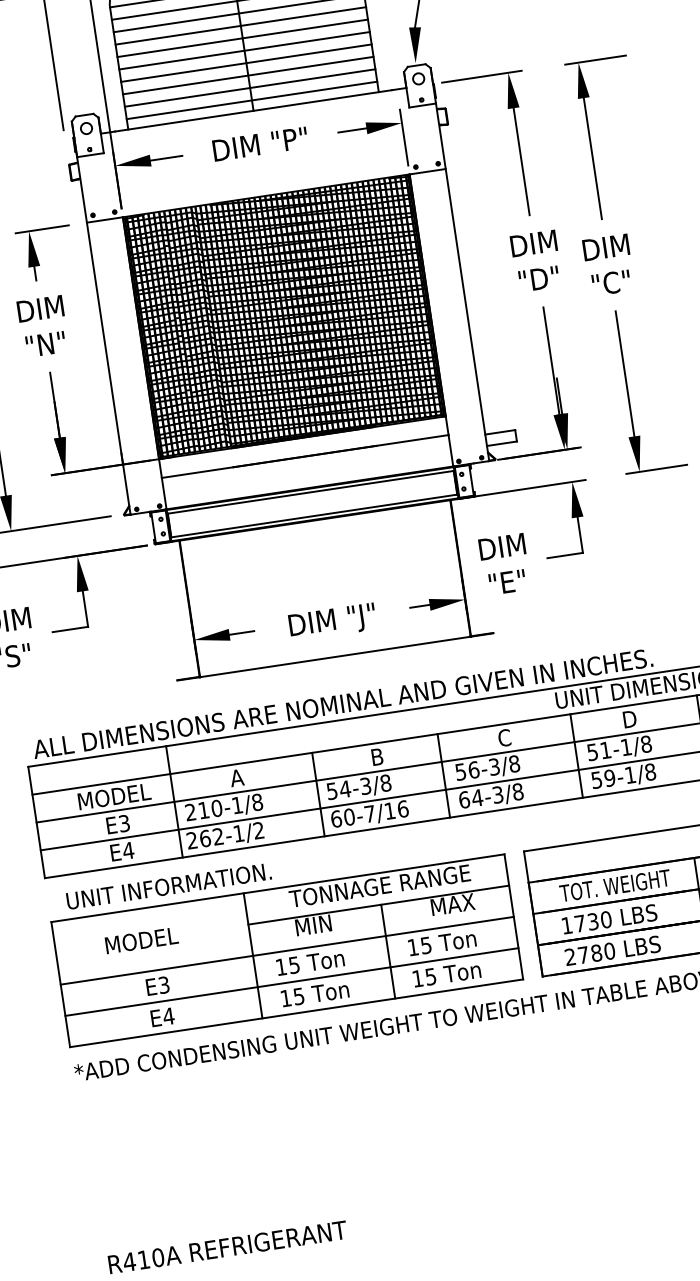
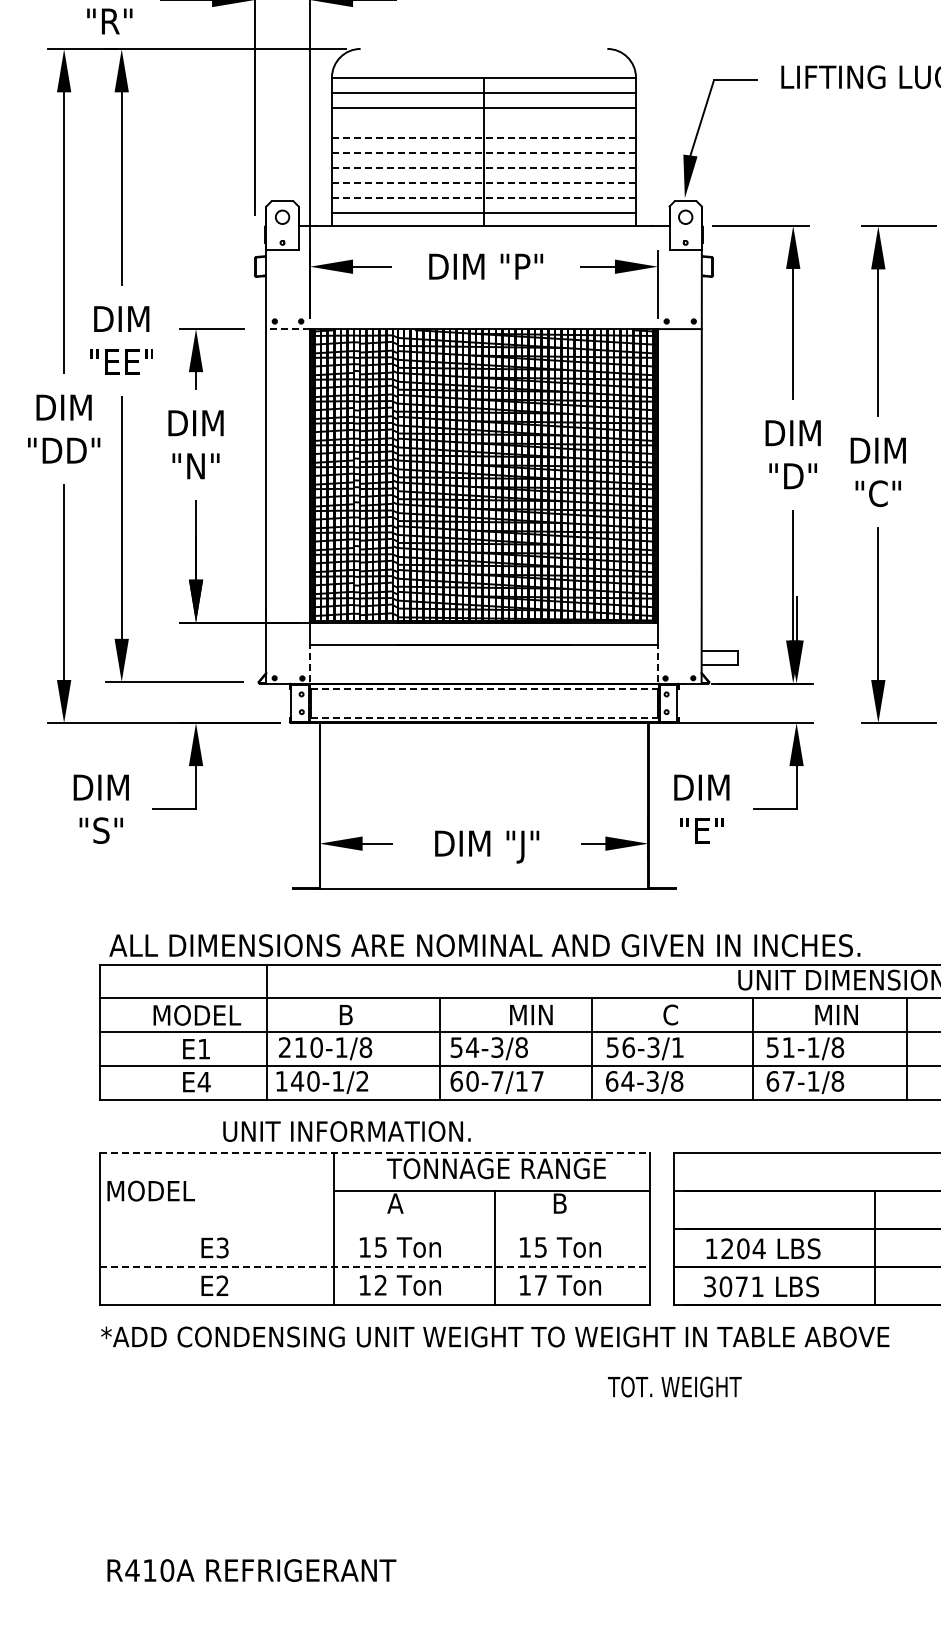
line: (240, 25) -> (483, 122), removed
line: (242, 38) -> (483, 137), solid -> dashed
line: (244, 51) -> (483, 153), solid -> dashed
line: (246, 63) -> (483, 168), solid -> dashed
line: (247, 75) -> (483, 183), solid -> dashed
line: (249, 88) -> (483, 198), solid -> dashed
line: (105, 220) -> (288, 329), solid -> dashed
line: (450, 450) -> (657, 663), solid -> dashed
line: (164, 492) -> (310, 663), solid -> dashed
line: (310, 492) -> (483, 688), solid -> dashed
line: (313, 515) -> (483, 717), solid -> dashed
text: (641, 717) -> (837, 1014), D -> MIN
text: (390, 754) -> (532, 1014), B -> MIN
text: (514, 763) -> (677, 1047), 56-3/8 -> 56-3/1
text: (236, 777) -> (345, 1014), A -> B
text: (603, 779) -> (780, 1081), 59-1/8 -> 67-1/8
text: (403, 809) -> (537, 1081), 60-7/16 -> 60-7/17
text: (124, 823) -> (204, 1048), E3 -> E1
text: (205, 838) -> (297, 1081), 262-1/2 -> 140-1/2
text: (614, 885) -> (674, 1386), moved
text: (168, 886) -> (346, 1131), moved
line: (278, 888) -> (375, 1153), solid -> dashed
text: (453, 904) -> (580, 1203), MAX -> B
text: (593, 921) -> (743, 1248), 1730 -> 1204
text: (312, 925) -> (409, 1203), MIN -> A
text: (141, 940) -> (150, 1190), moved
line: (286, 951) -> (374, 1229), removed
text: (589, 953) -> (733, 1286), 2780 -> 3071
text: (430, 976) -> (540, 1285), 15 -> 17
line: (292, 981) -> (375, 1266), solid -> dashed
text: (298, 996) -> (380, 1285), 15 -> 12
text: (168, 1016) -> (222, 1285), E4 -> E2

